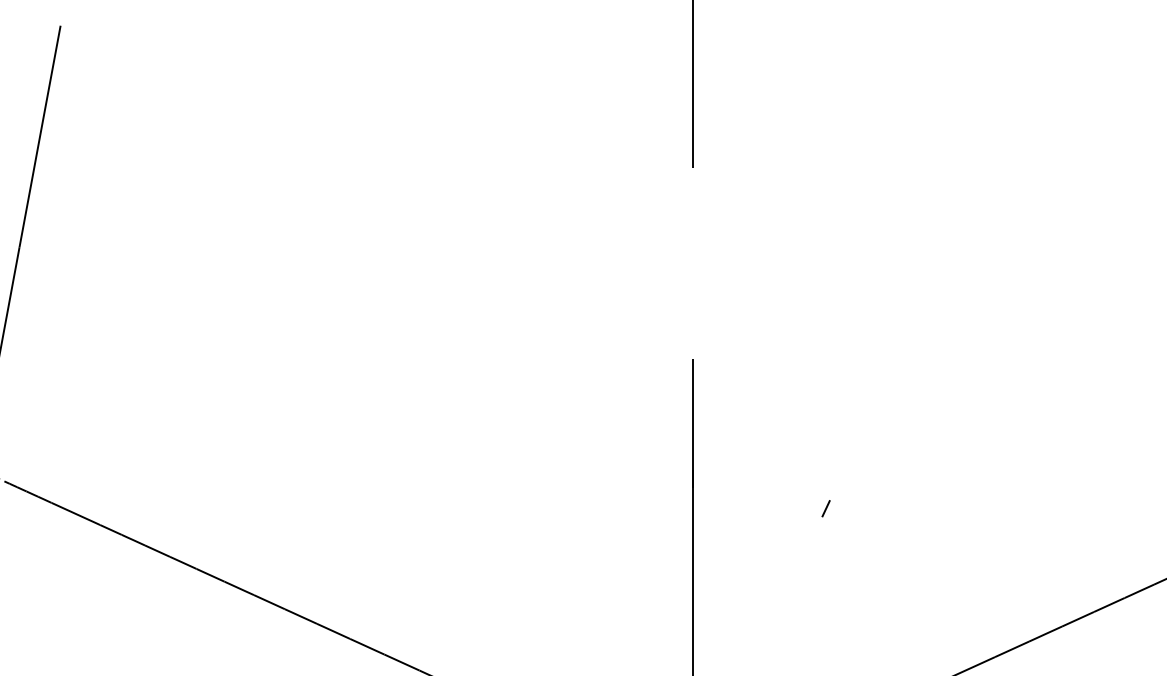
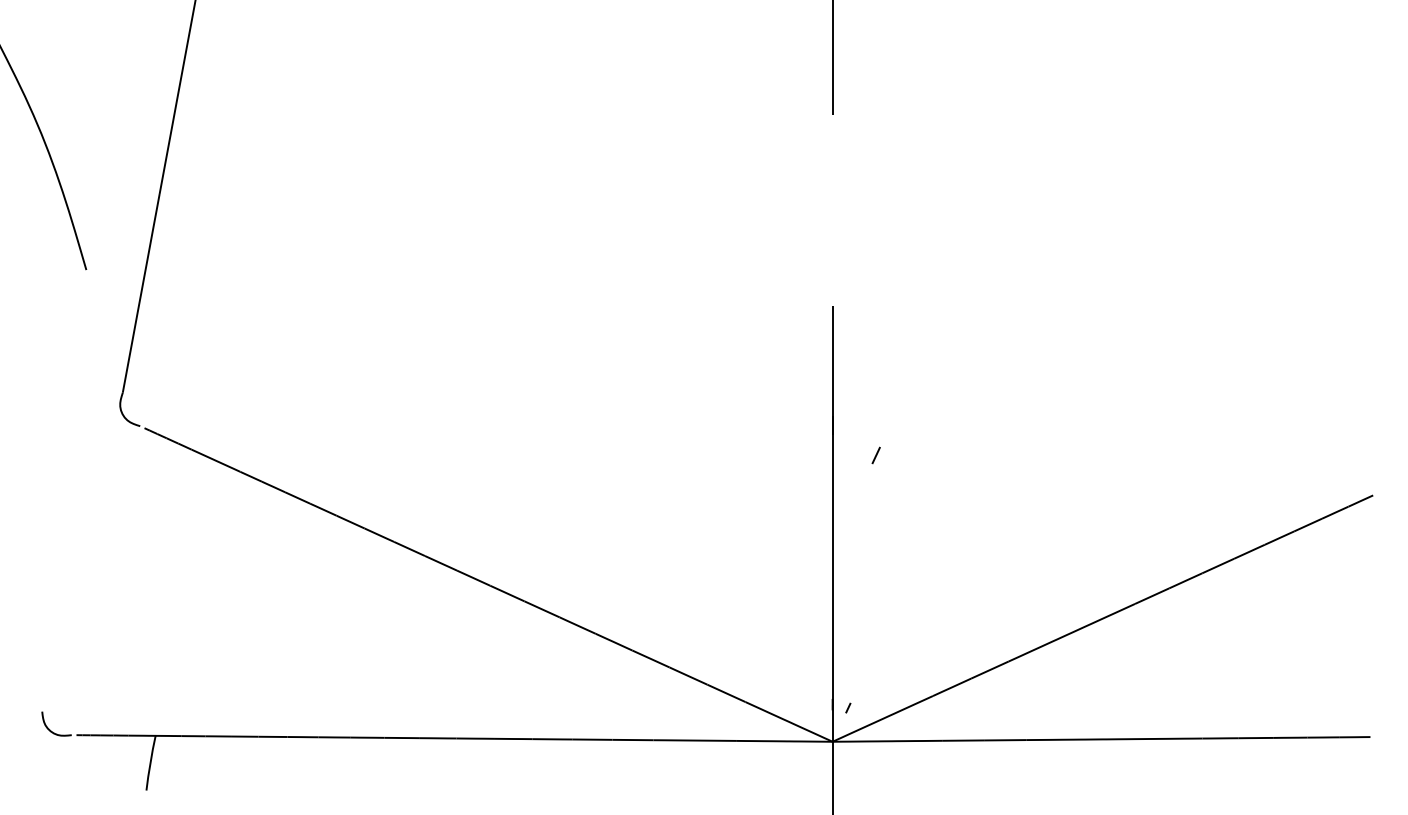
line: (825, 508) -> (875, 455), moved

